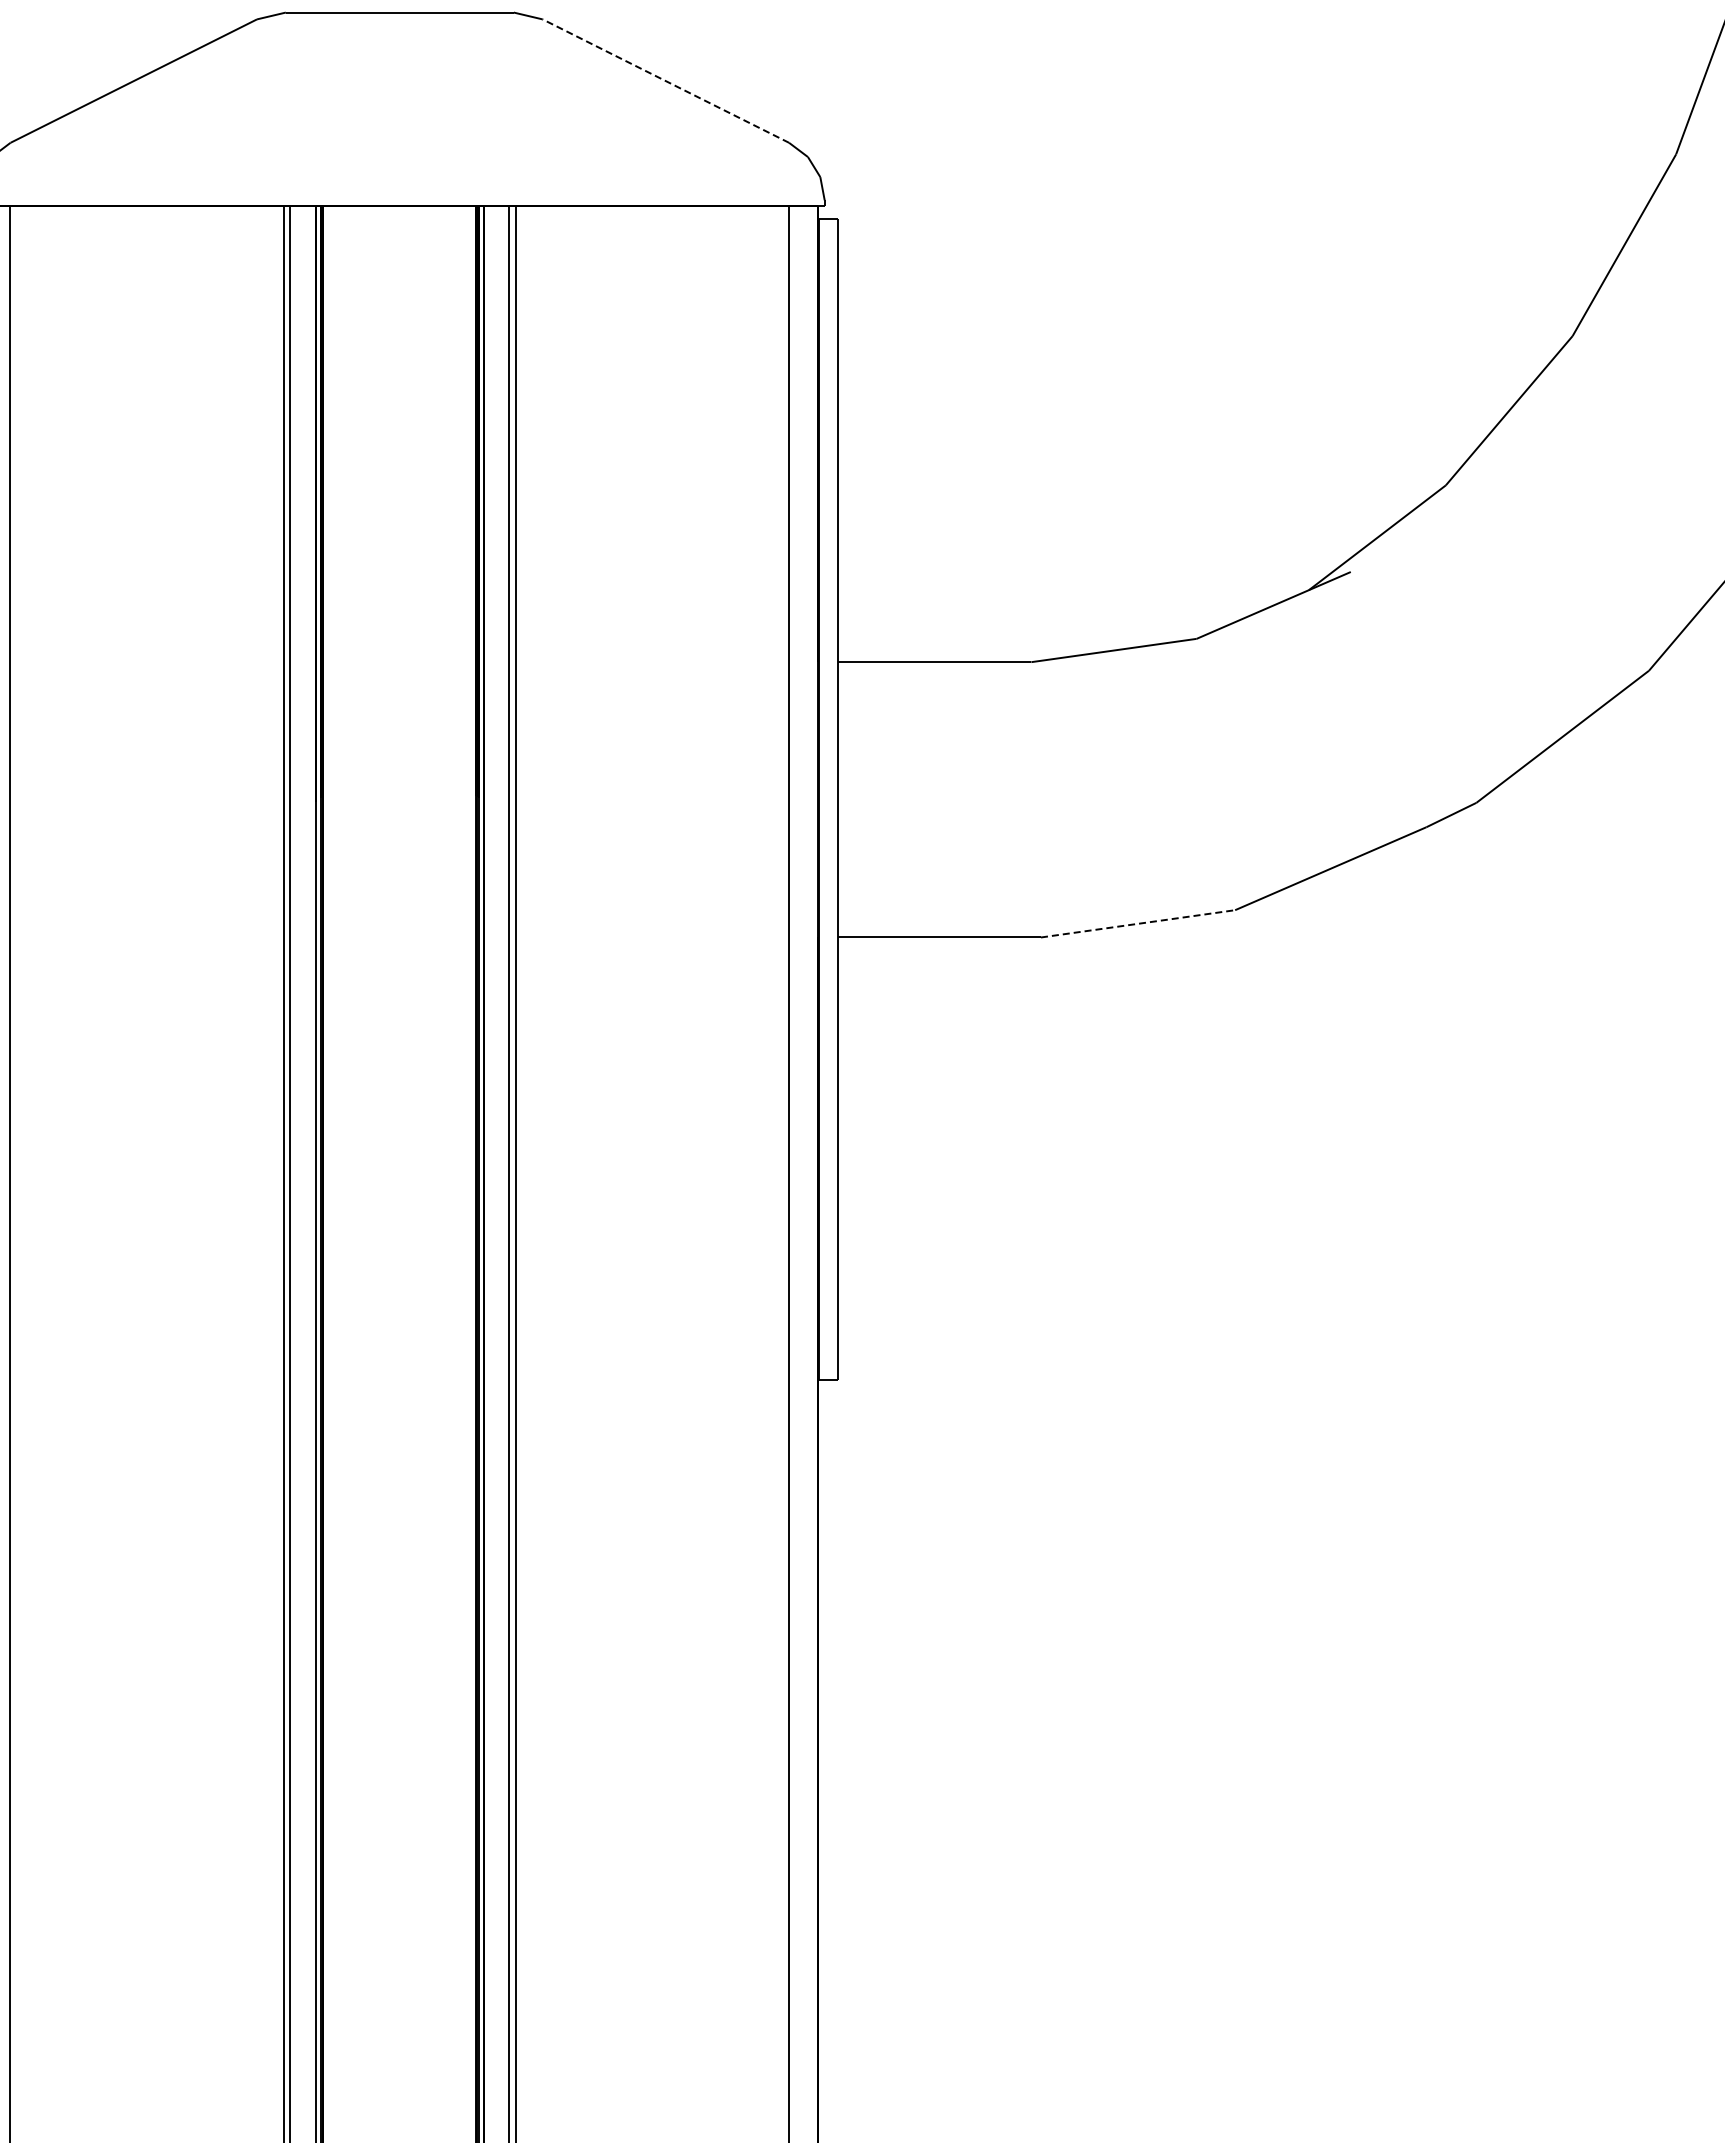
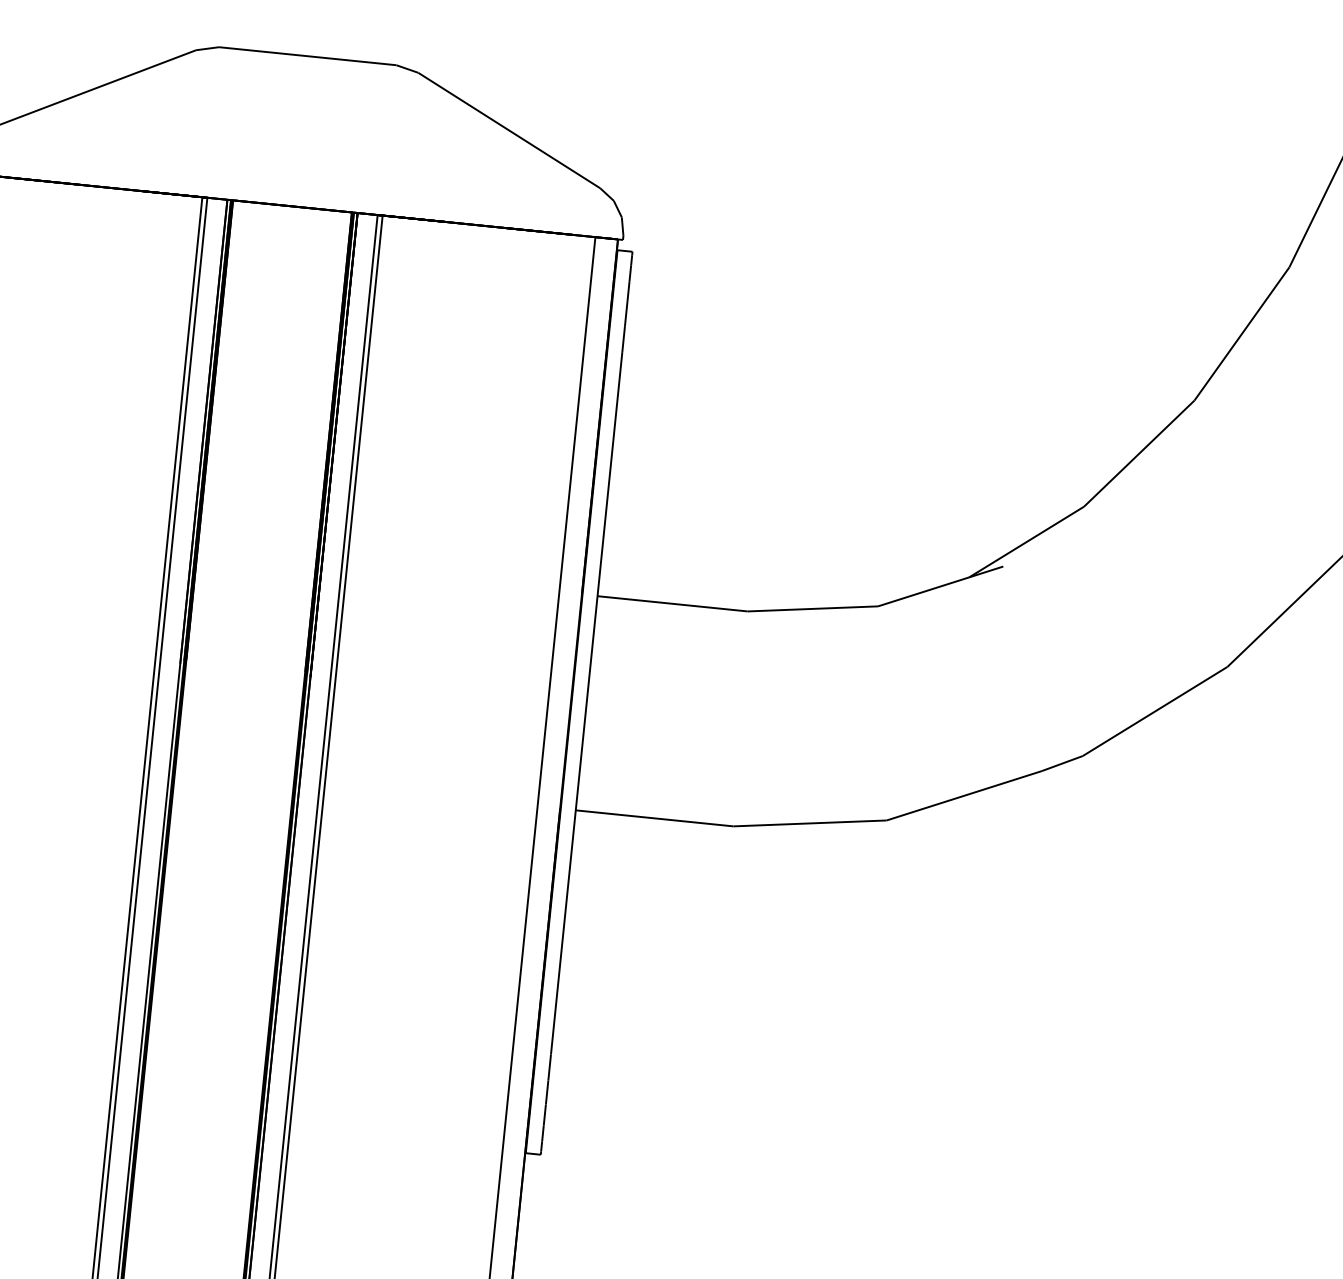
line: (665, 81) -> (508, 130), dashed -> solid
line: (1138, 923) -> (810, 823), dashed -> solid

